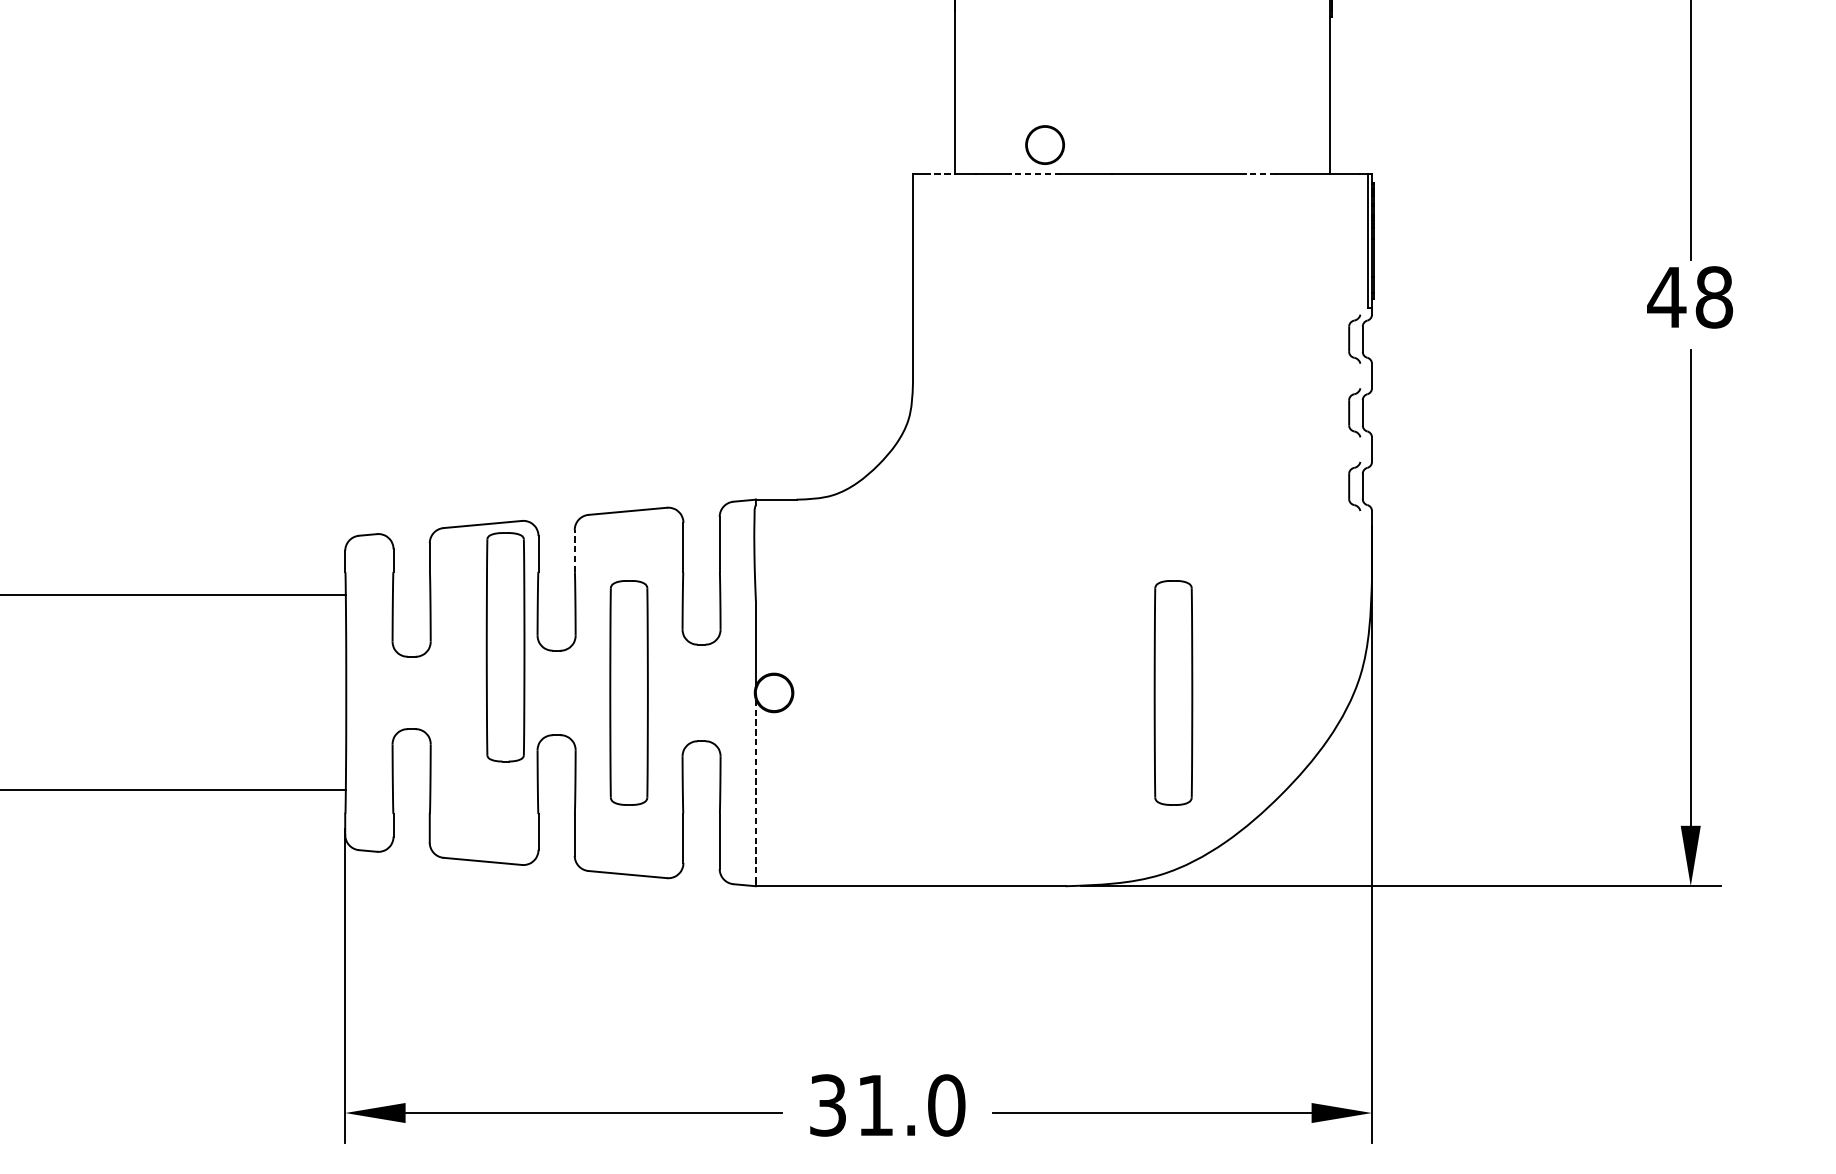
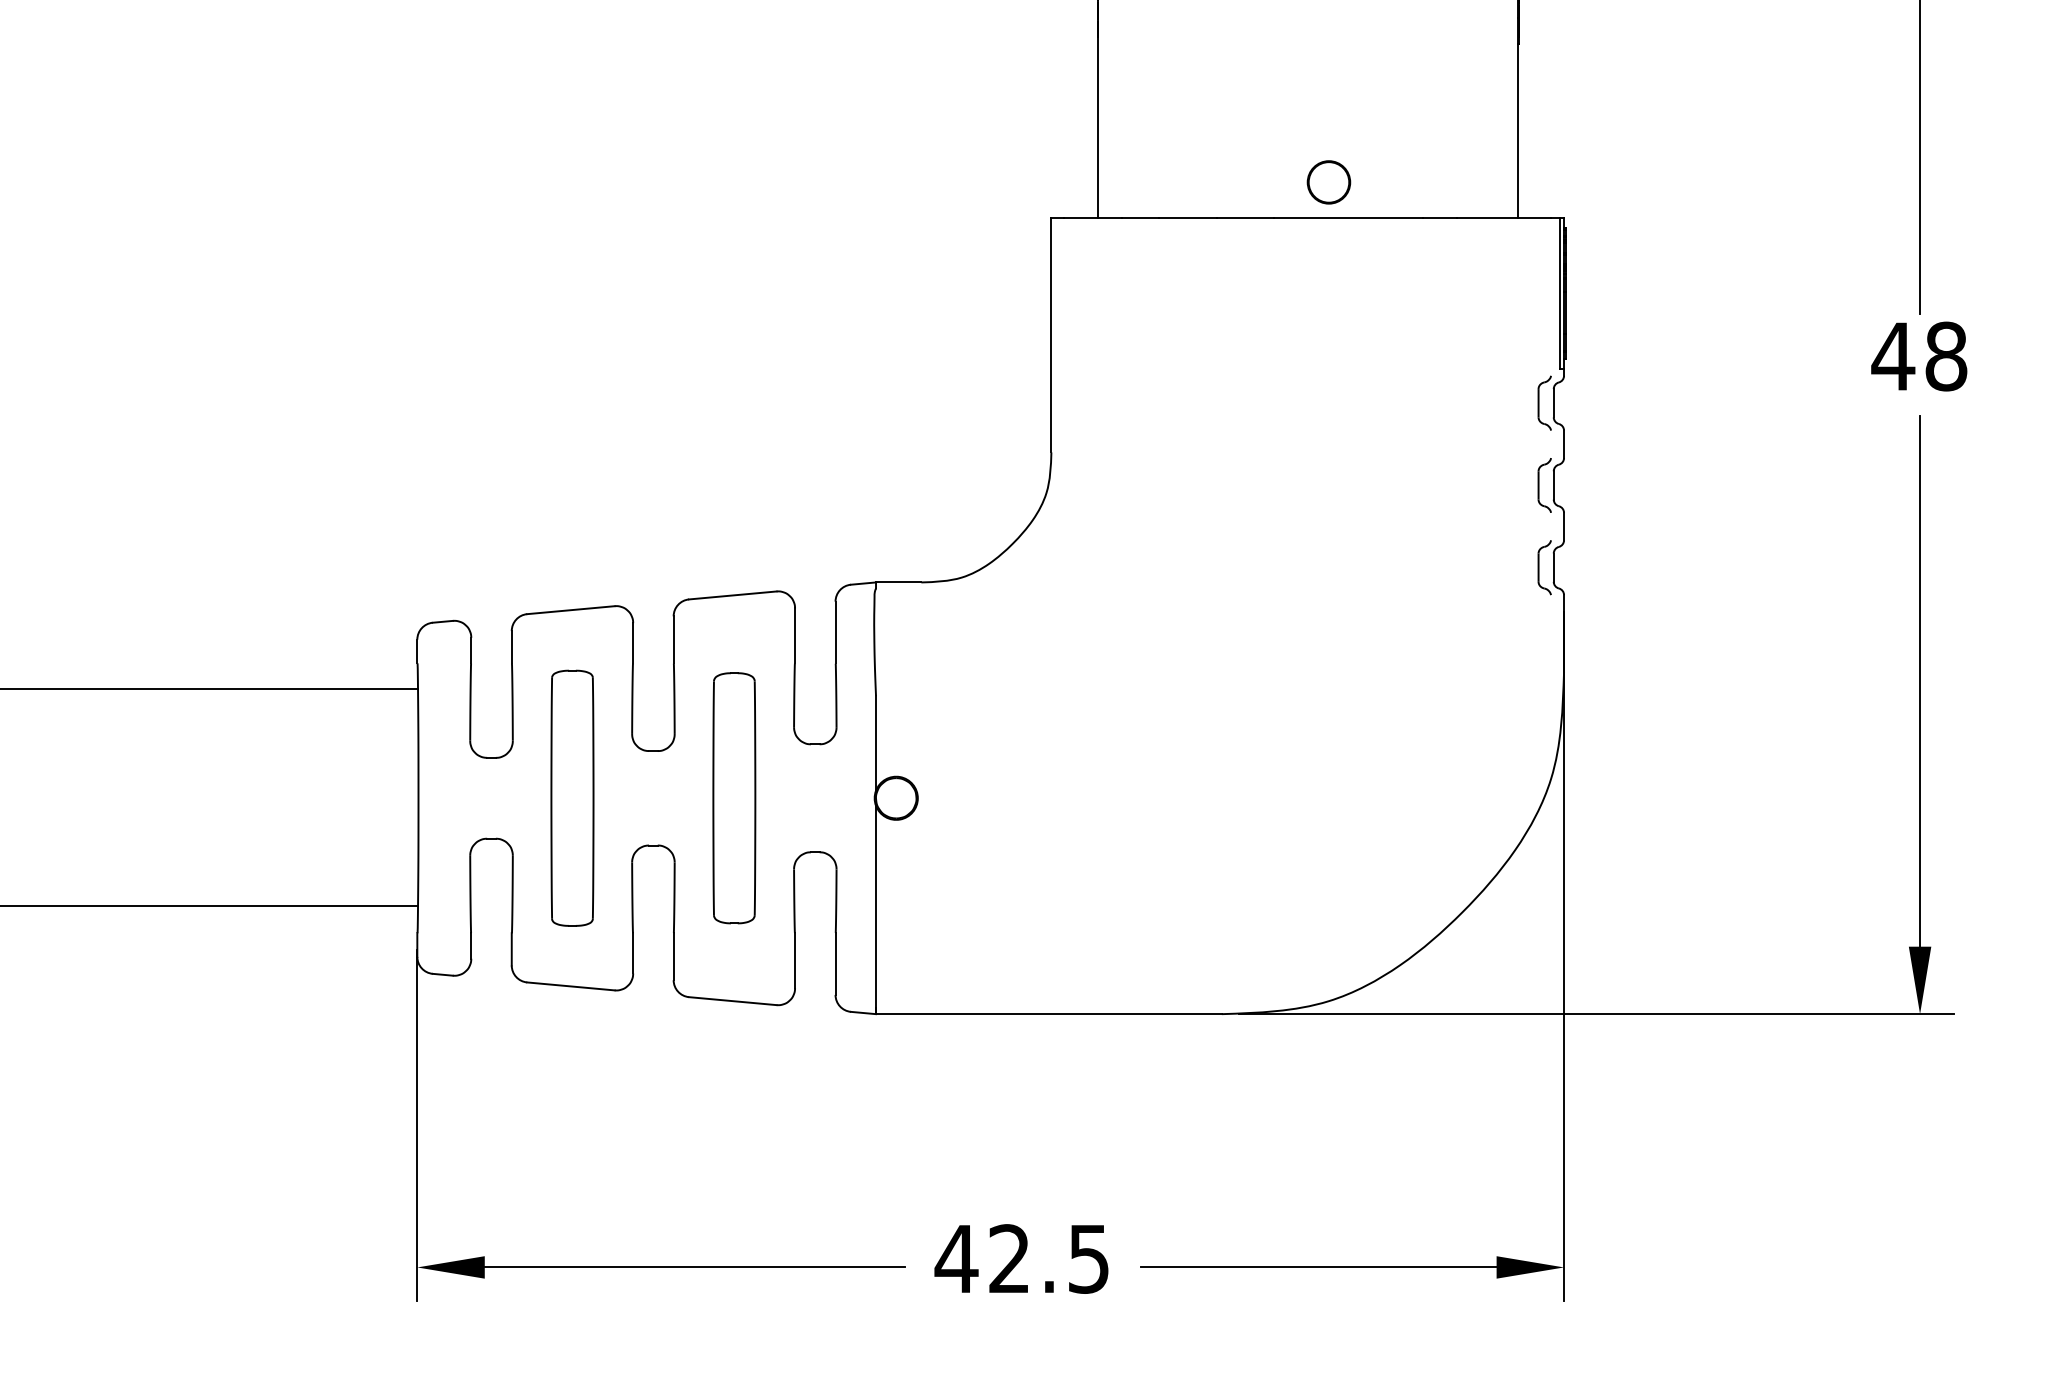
part: (1044, 145) -> (1328, 182), moved
line: (939, 173) -> (1081, 218), dashed -> solid
line: (1034, 173) -> (1187, 218), dashed -> solid
line: (1260, 173) -> (1439, 218), dashed -> solid
line: (574, 550) -> (673, 639), dashed -> solid
part: (505, 646) -> (572, 797), moved
part: (1173, 693) -> (1342, 798), removed
line: (756, 793) -> (876, 910), dashed -> solid
text: (887, 1105) -> (1022, 1258), 31.0 -> 42.5

